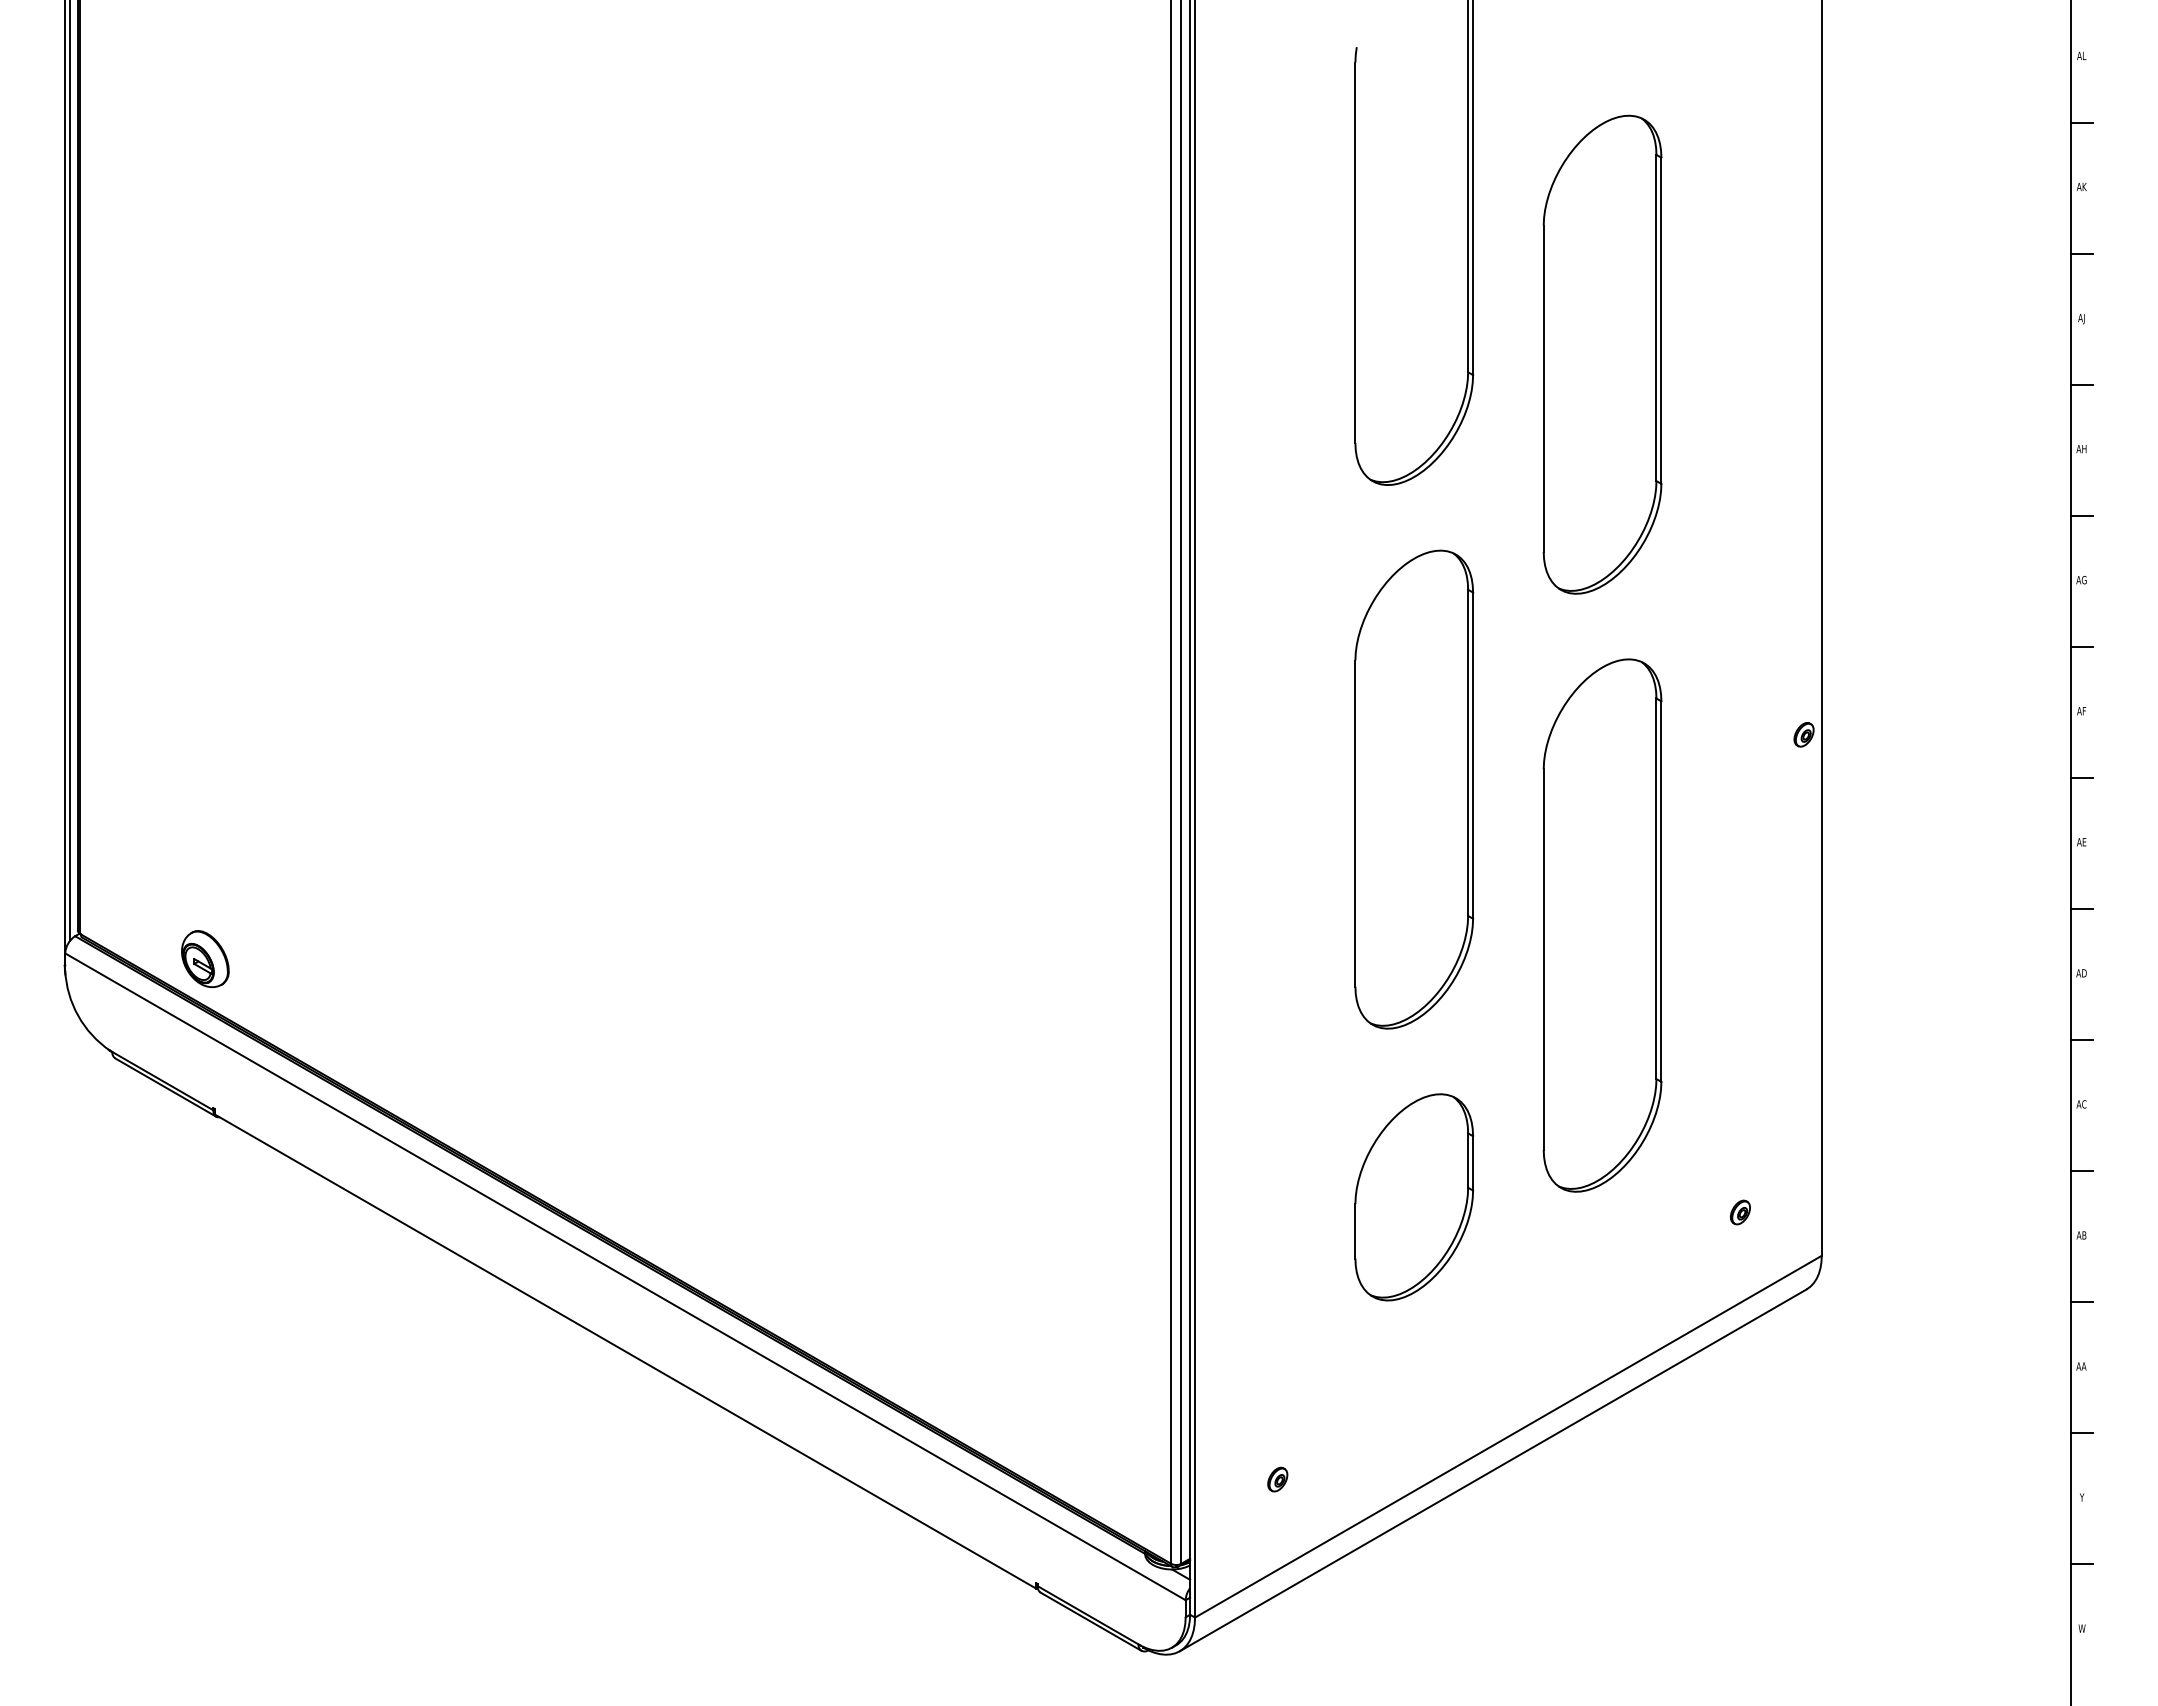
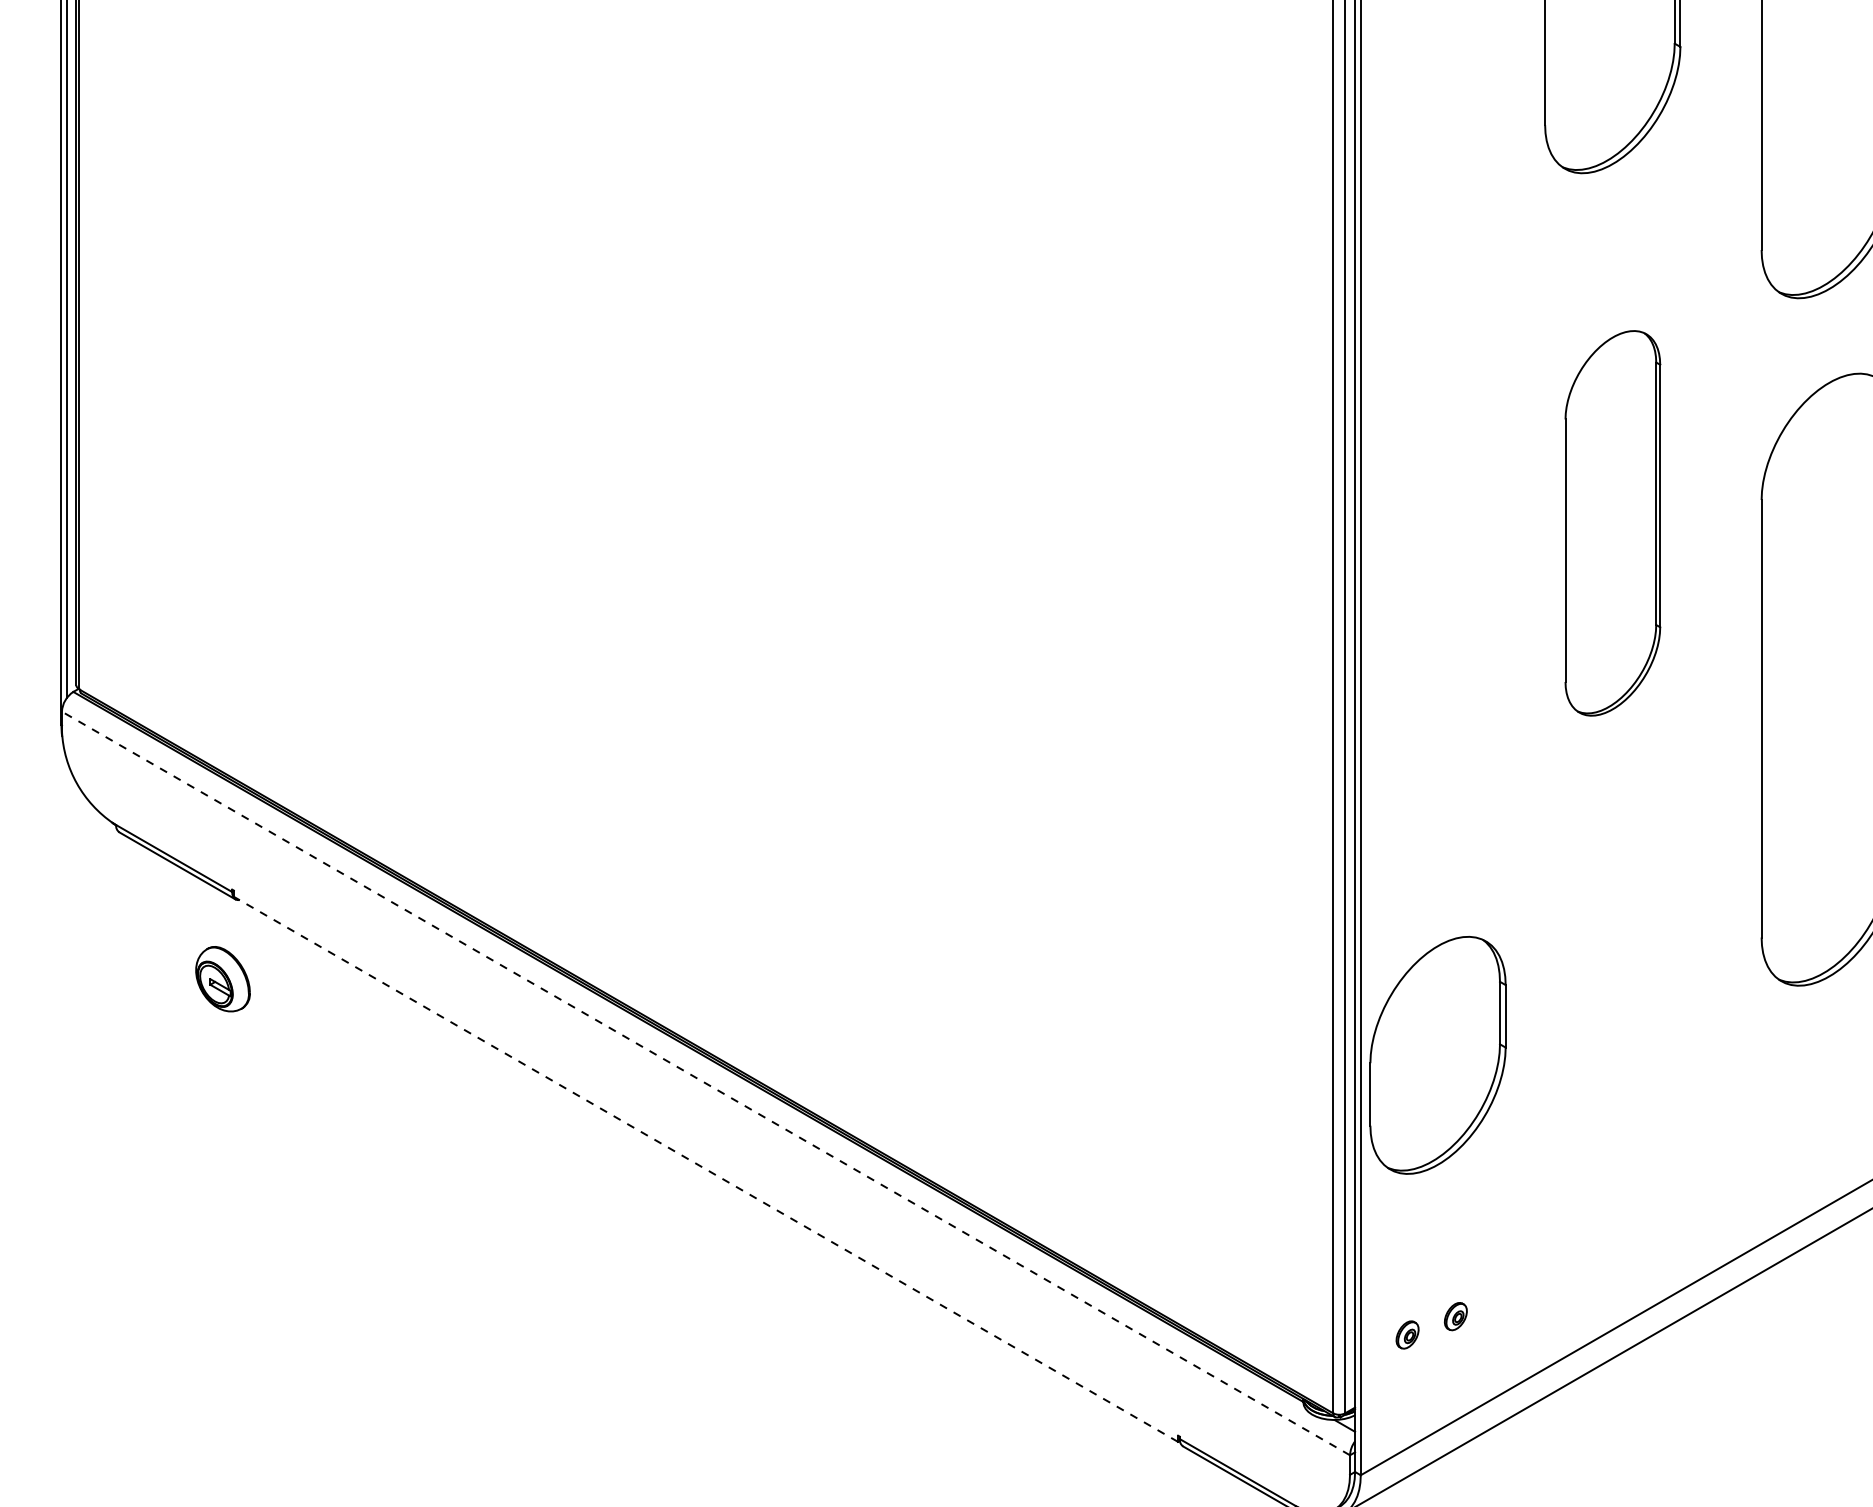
part: (1414, 789) -> (1613, 523), size x0.7
part: (205, 958) -> (223, 978), moved
part: (1414, 1197) -> (1438, 1055), moved
line: (625, 1276) -> (706, 1083), solid -> dashed
line: (625, 1351) -> (706, 1169), solid -> dashed
part: (1235, 1495) -> (1407, 1334), added

